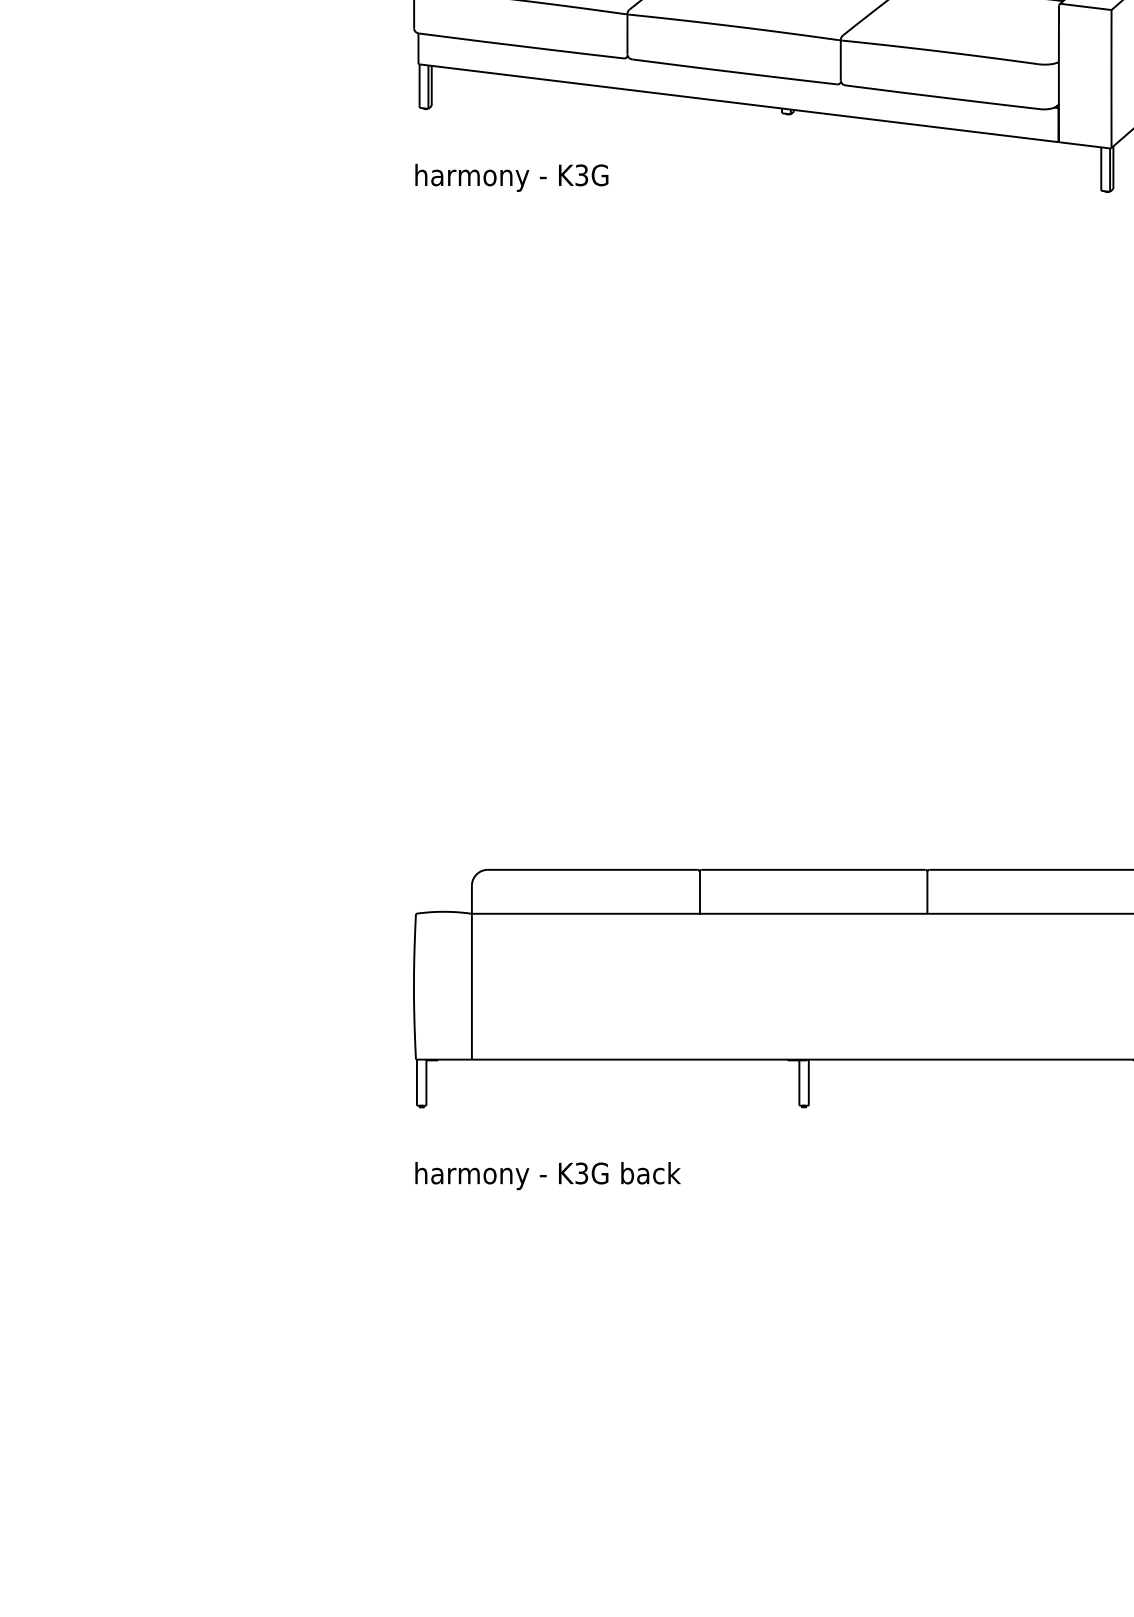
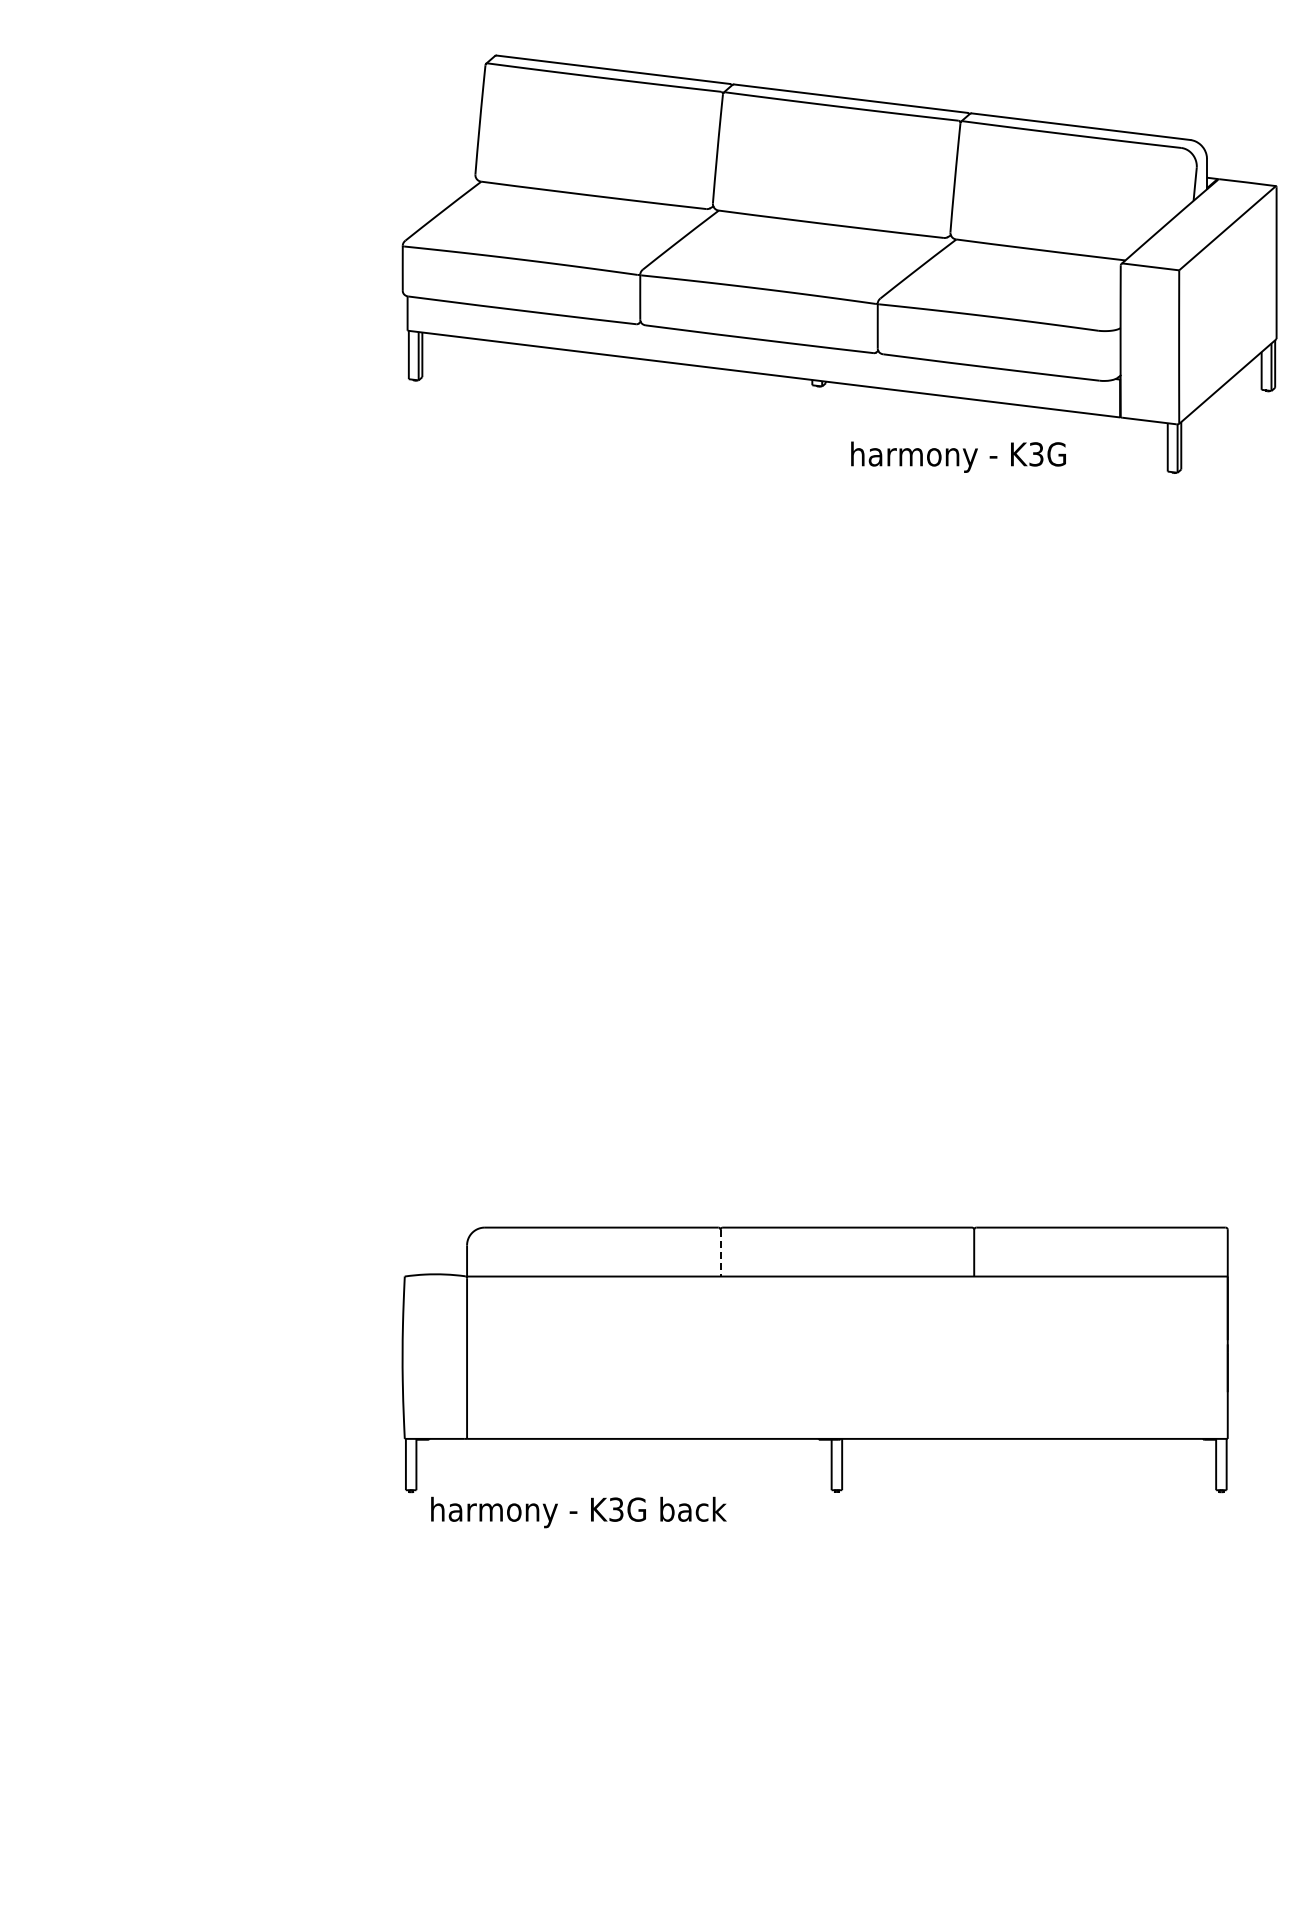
text: (511, 177) -> (958, 456), moved
line: (699, 893) -> (720, 1253), solid -> dashed
text: (547, 1176) -> (578, 1512), moved

